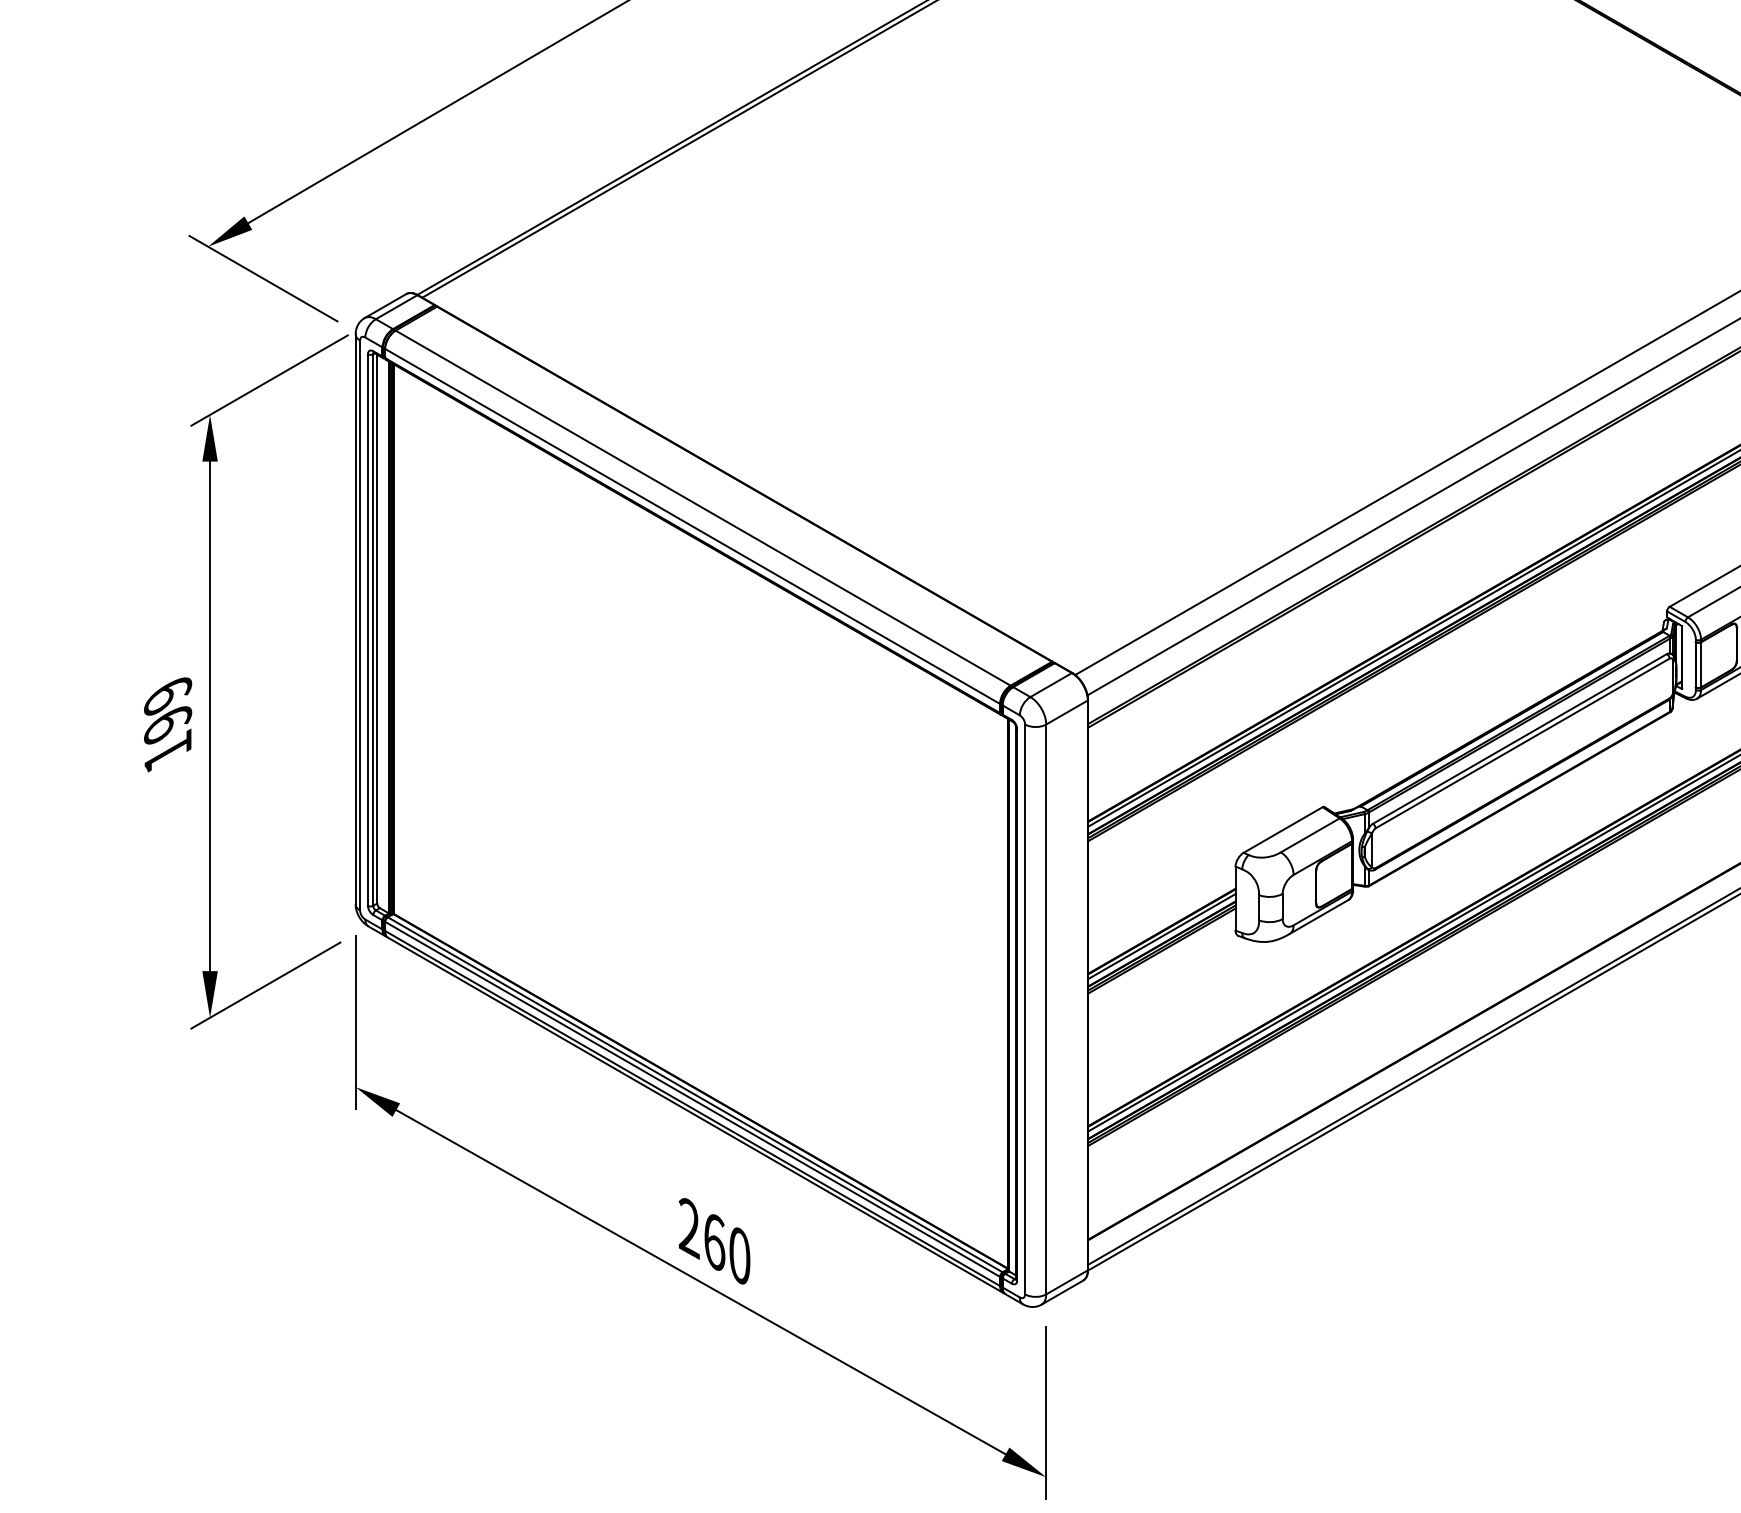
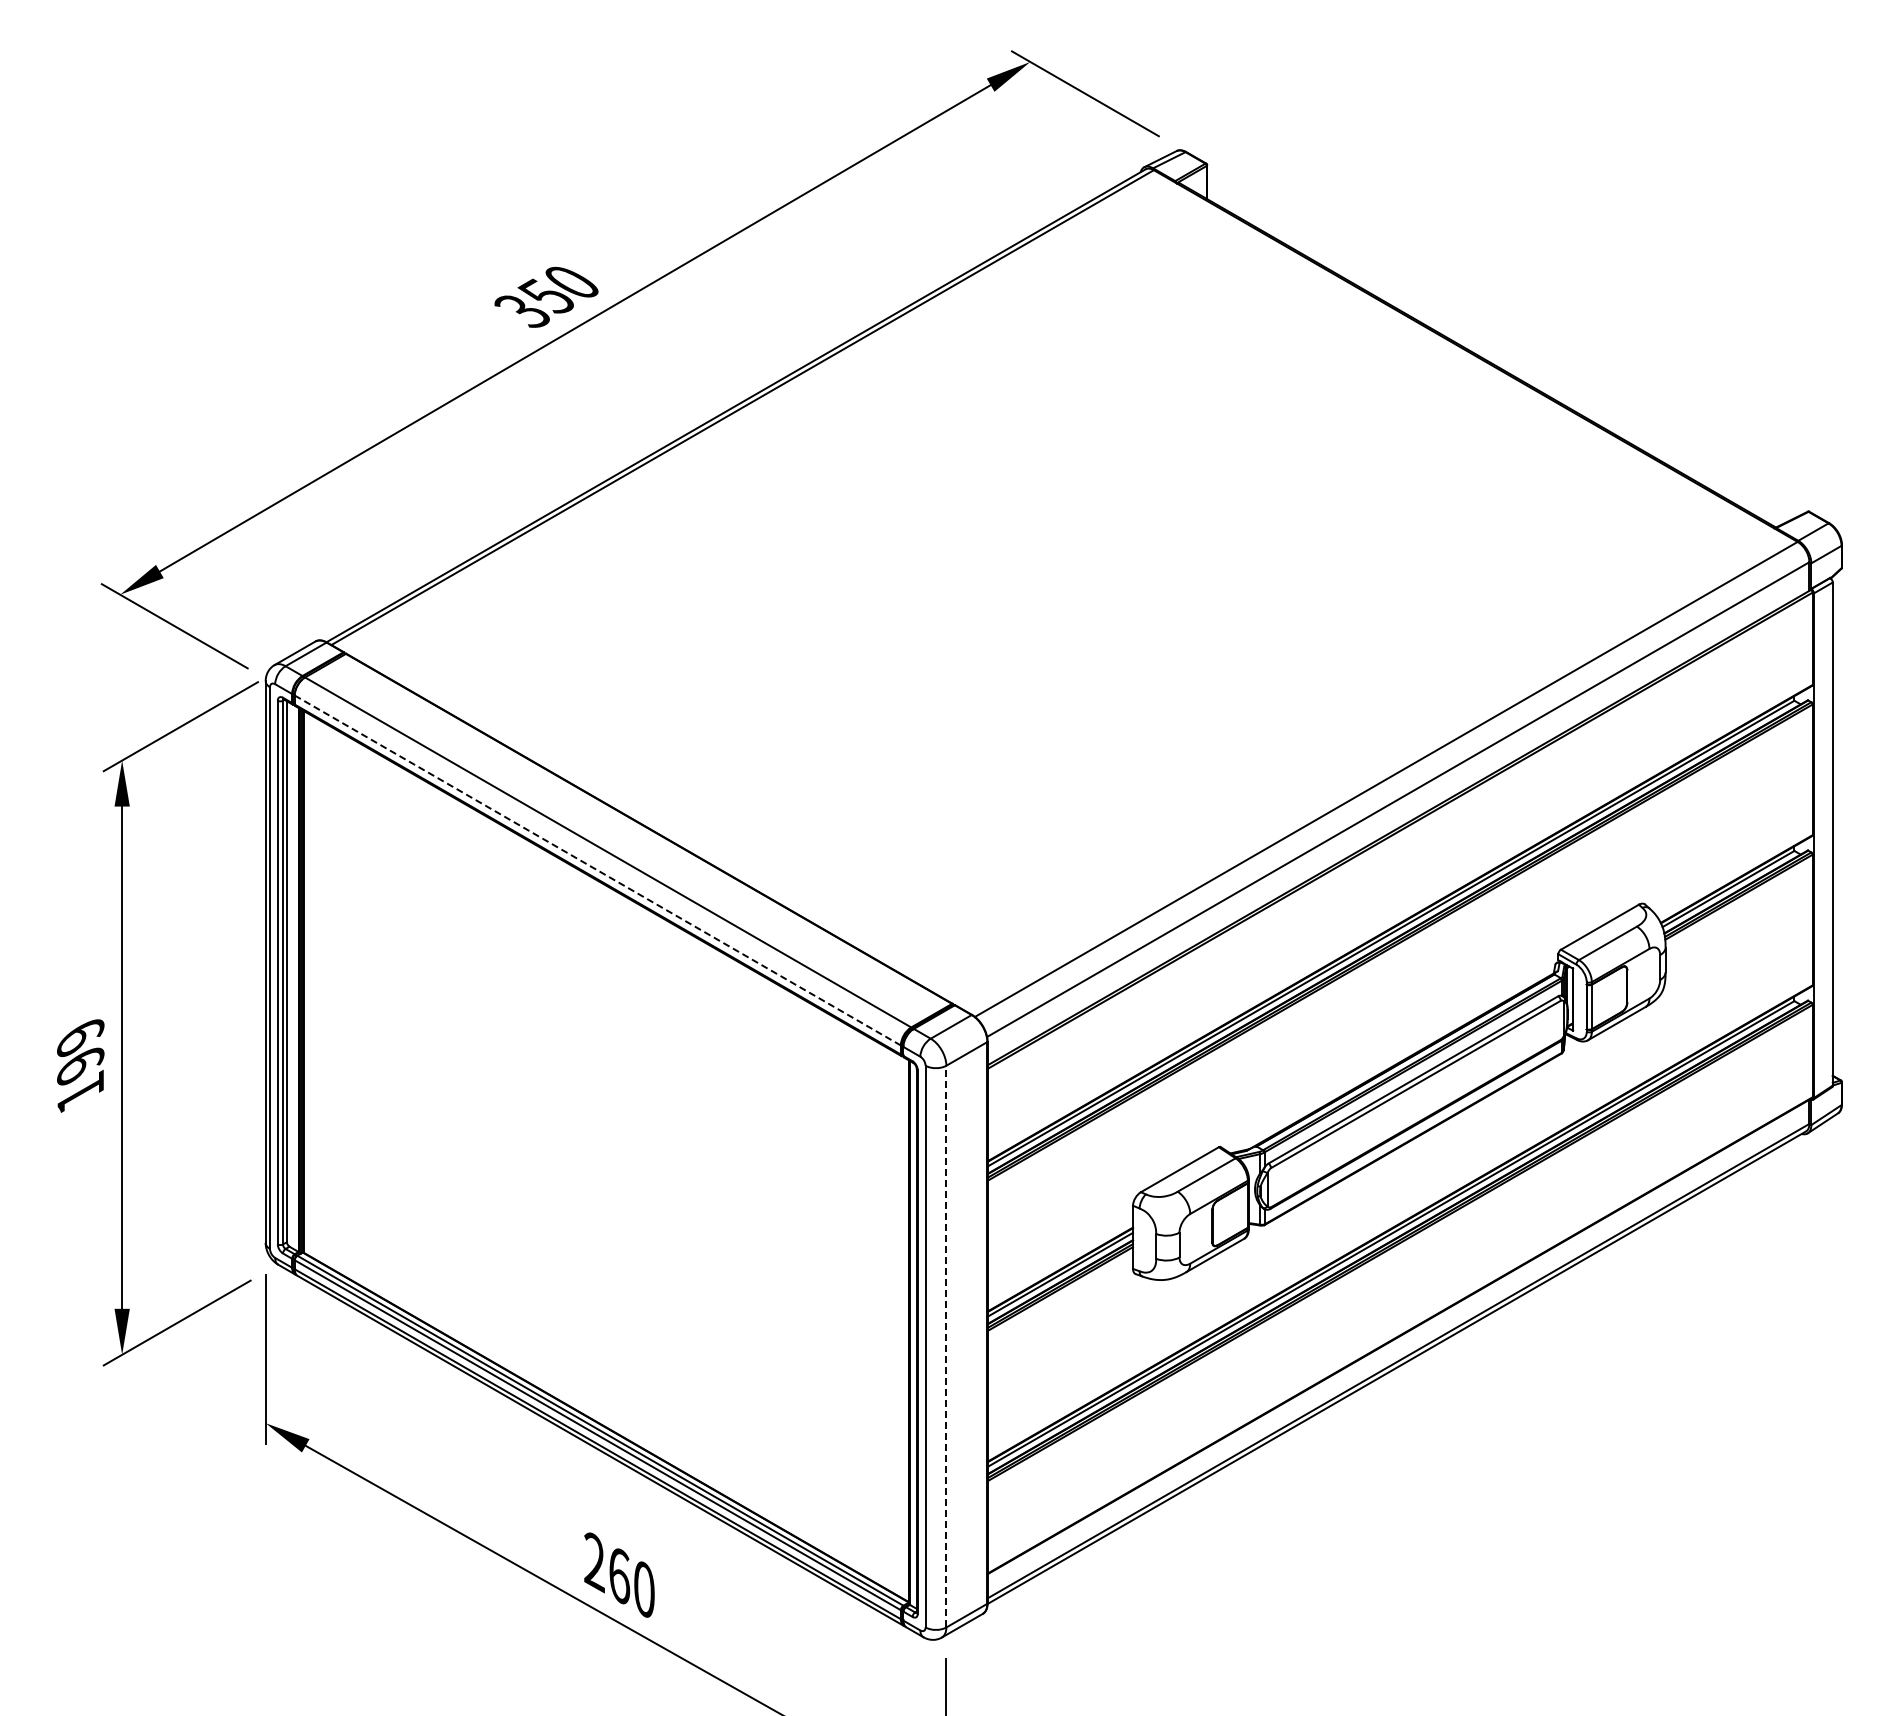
line: (692, 526) -> (597, 870), solid -> dashed
line: (1046, 1009) -> (946, 1346), solid -> dashed

